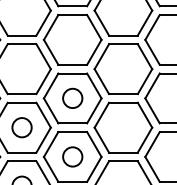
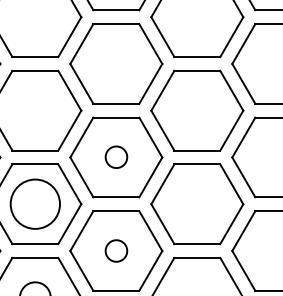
circle: (72, 97) -> (115, 155), size x0.7
circle: (21, 127) -> (34, 203), size x1.6
circle: (72, 156) -> (115, 250), size x0.7

